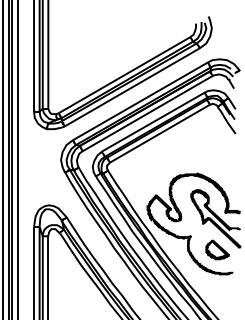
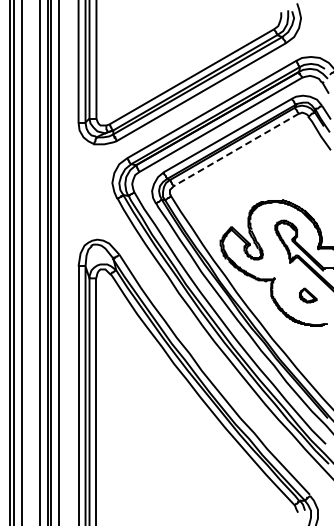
line: (160, 134) -> (236, 150), solid -> dashed
part: (217, 249) -> (308, 295), size x0.6

